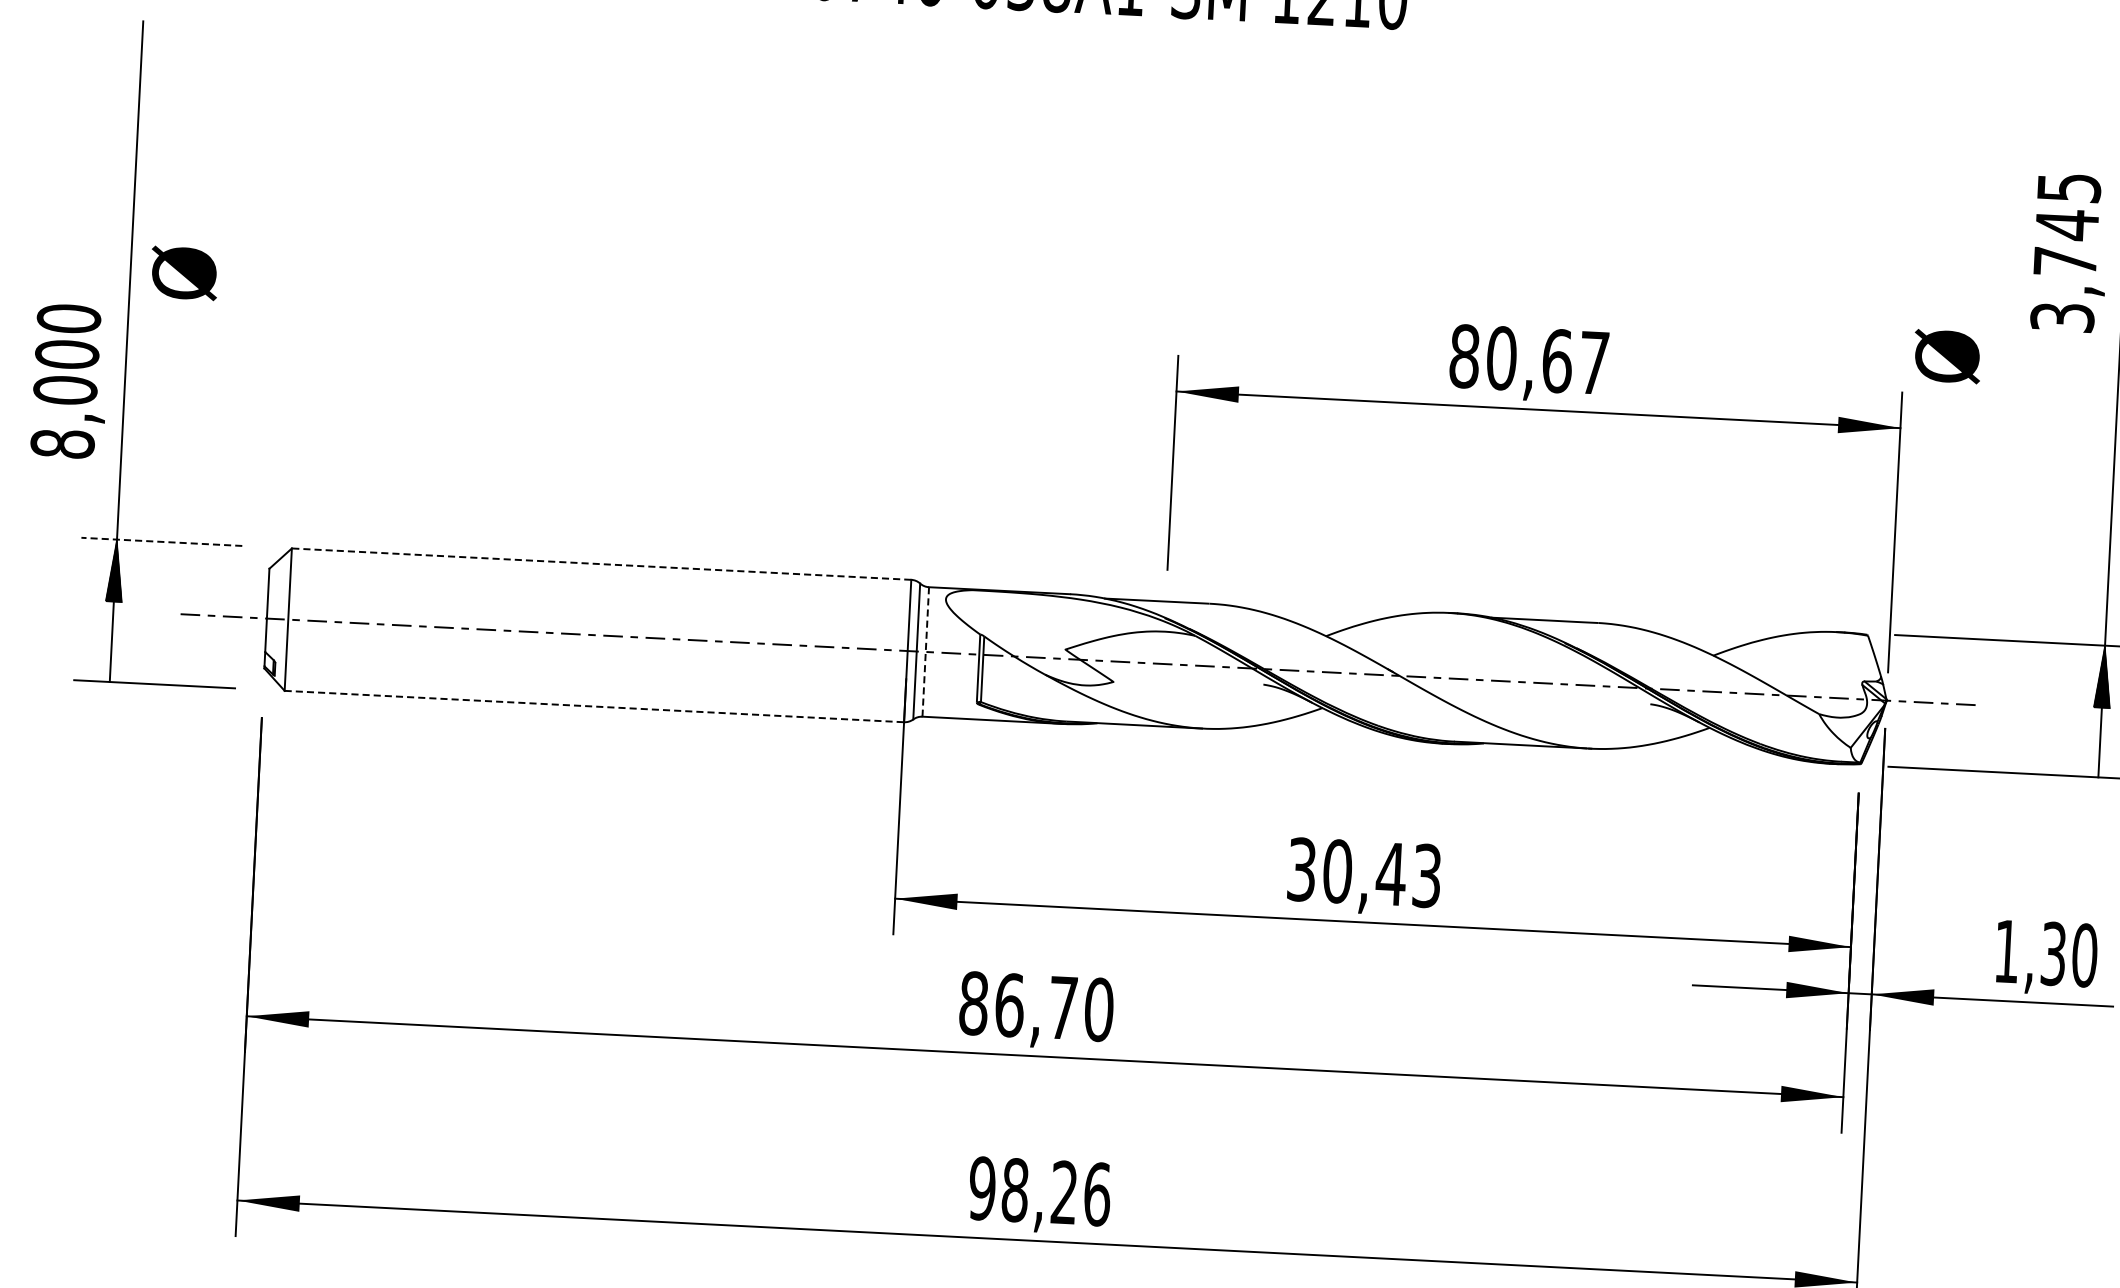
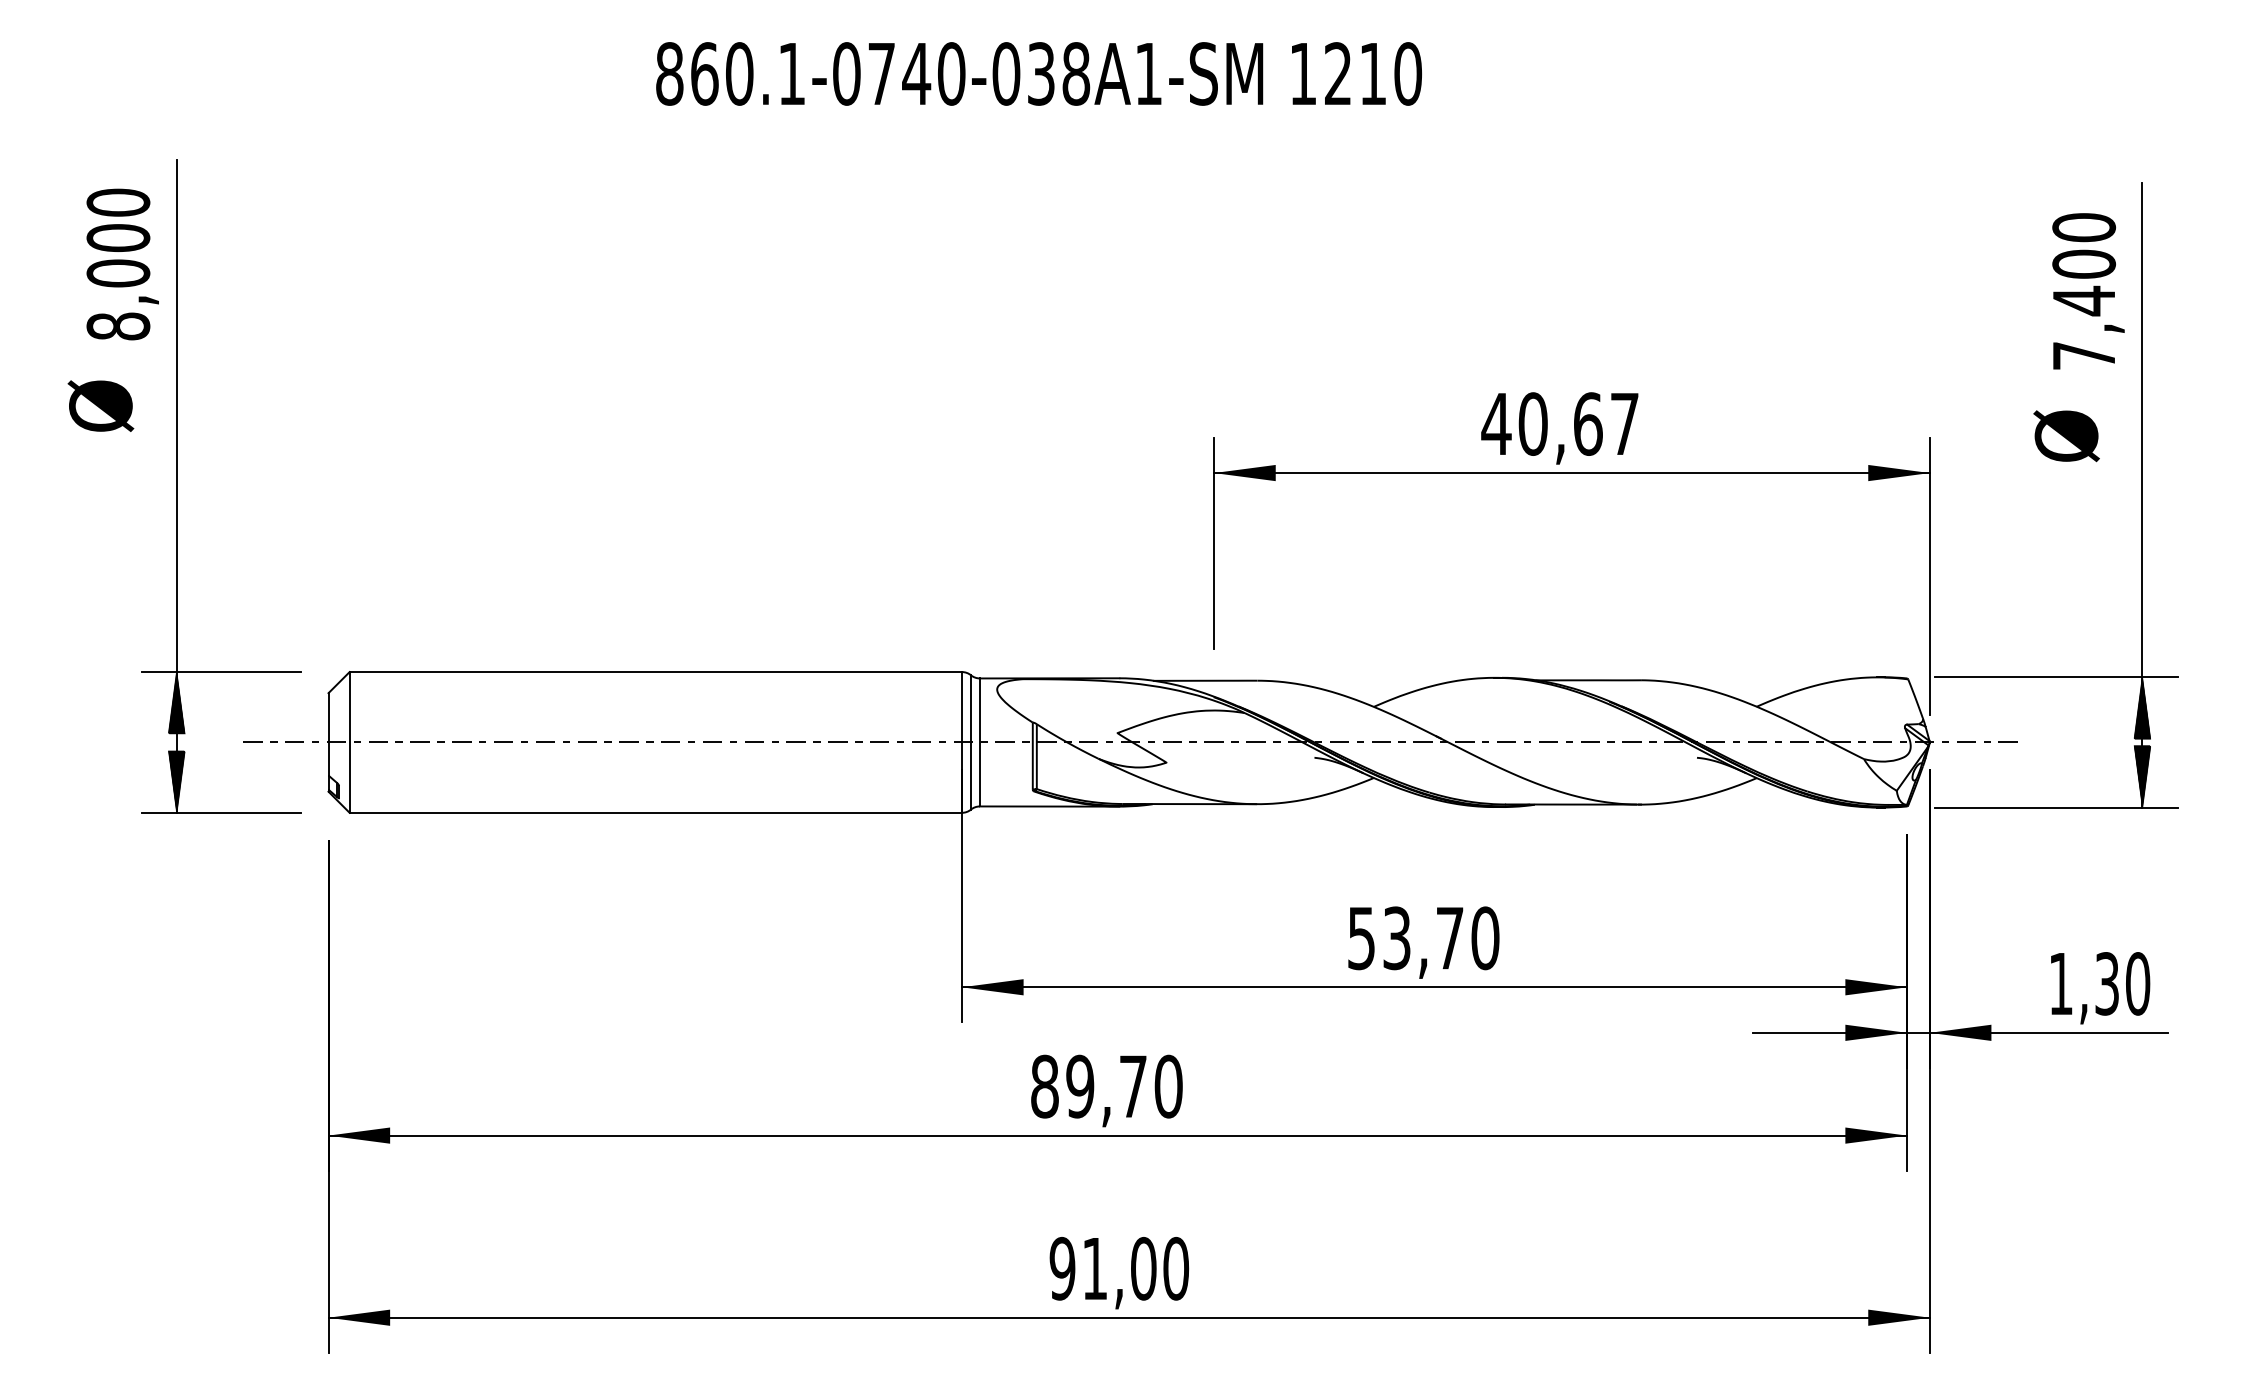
text: (2066, 252) -> (2084, 291), 3,745 -> 7,400
text: (184, 272) -> (100, 405), moved
text: (1464, 355) -> (1496, 423), 80,67 -> 40,67
text: (1947, 356) -> (2066, 436), moved
text: (69, 381) -> (122, 264), moved
line: (162, 542) -> (221, 672), dashed -> solid
line: (601, 564) -> (655, 672), dashed -> solid
hatch: (111, 650) -> (176, 781), added
line: (925, 651) -> (979, 742), dashed -> solid
line: (595, 706) -> (656, 812), dashed -> solid
hatch: (2100, 745) -> (2142, 776), added
text: (1364, 873) -> (1423, 938), 30,43 -> 53,70
text: (1009, 1005) -> (1080, 1086), 86,70 -> 89,70
text: (1056, 1192) -> (1135, 1268), 98,26 -> 91,00

